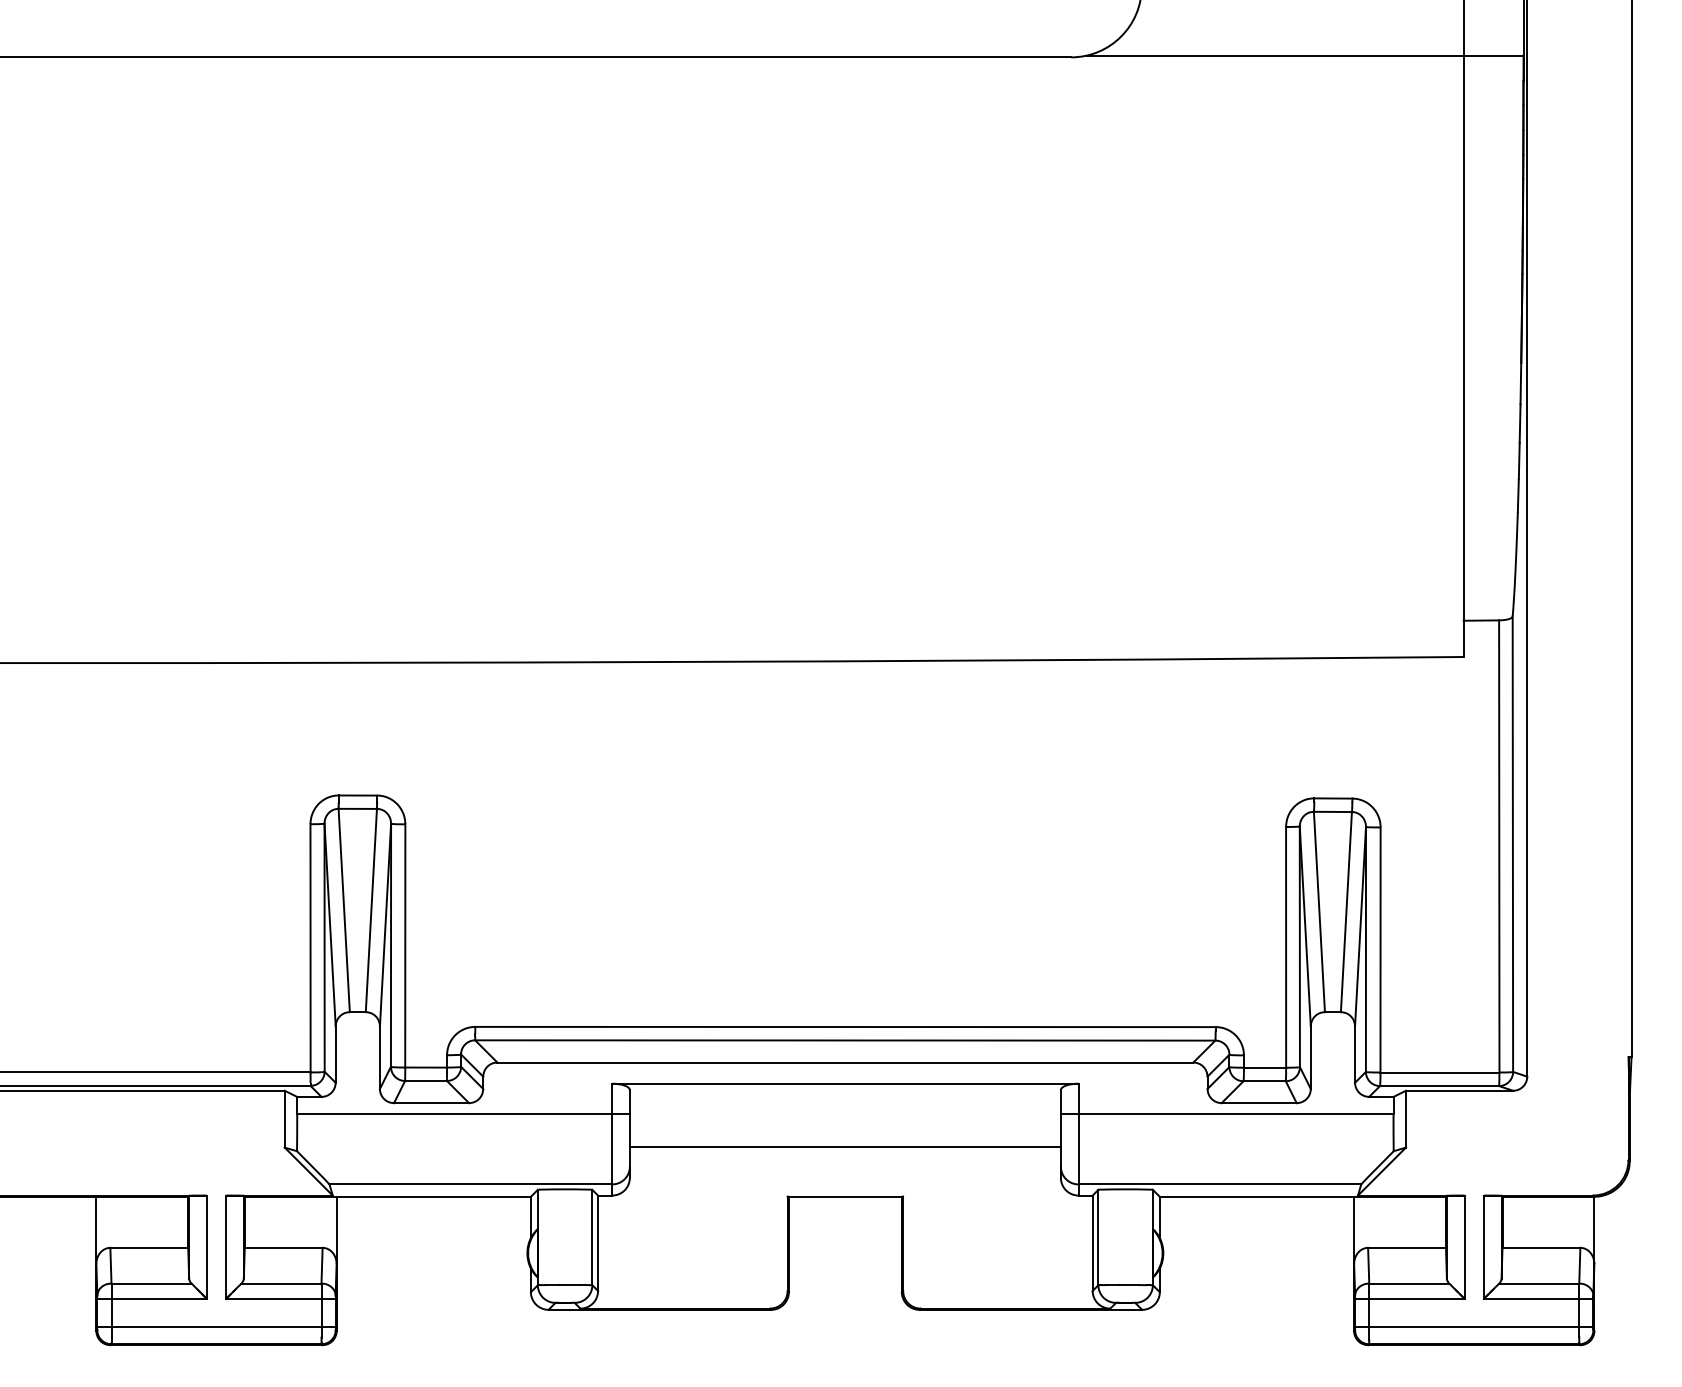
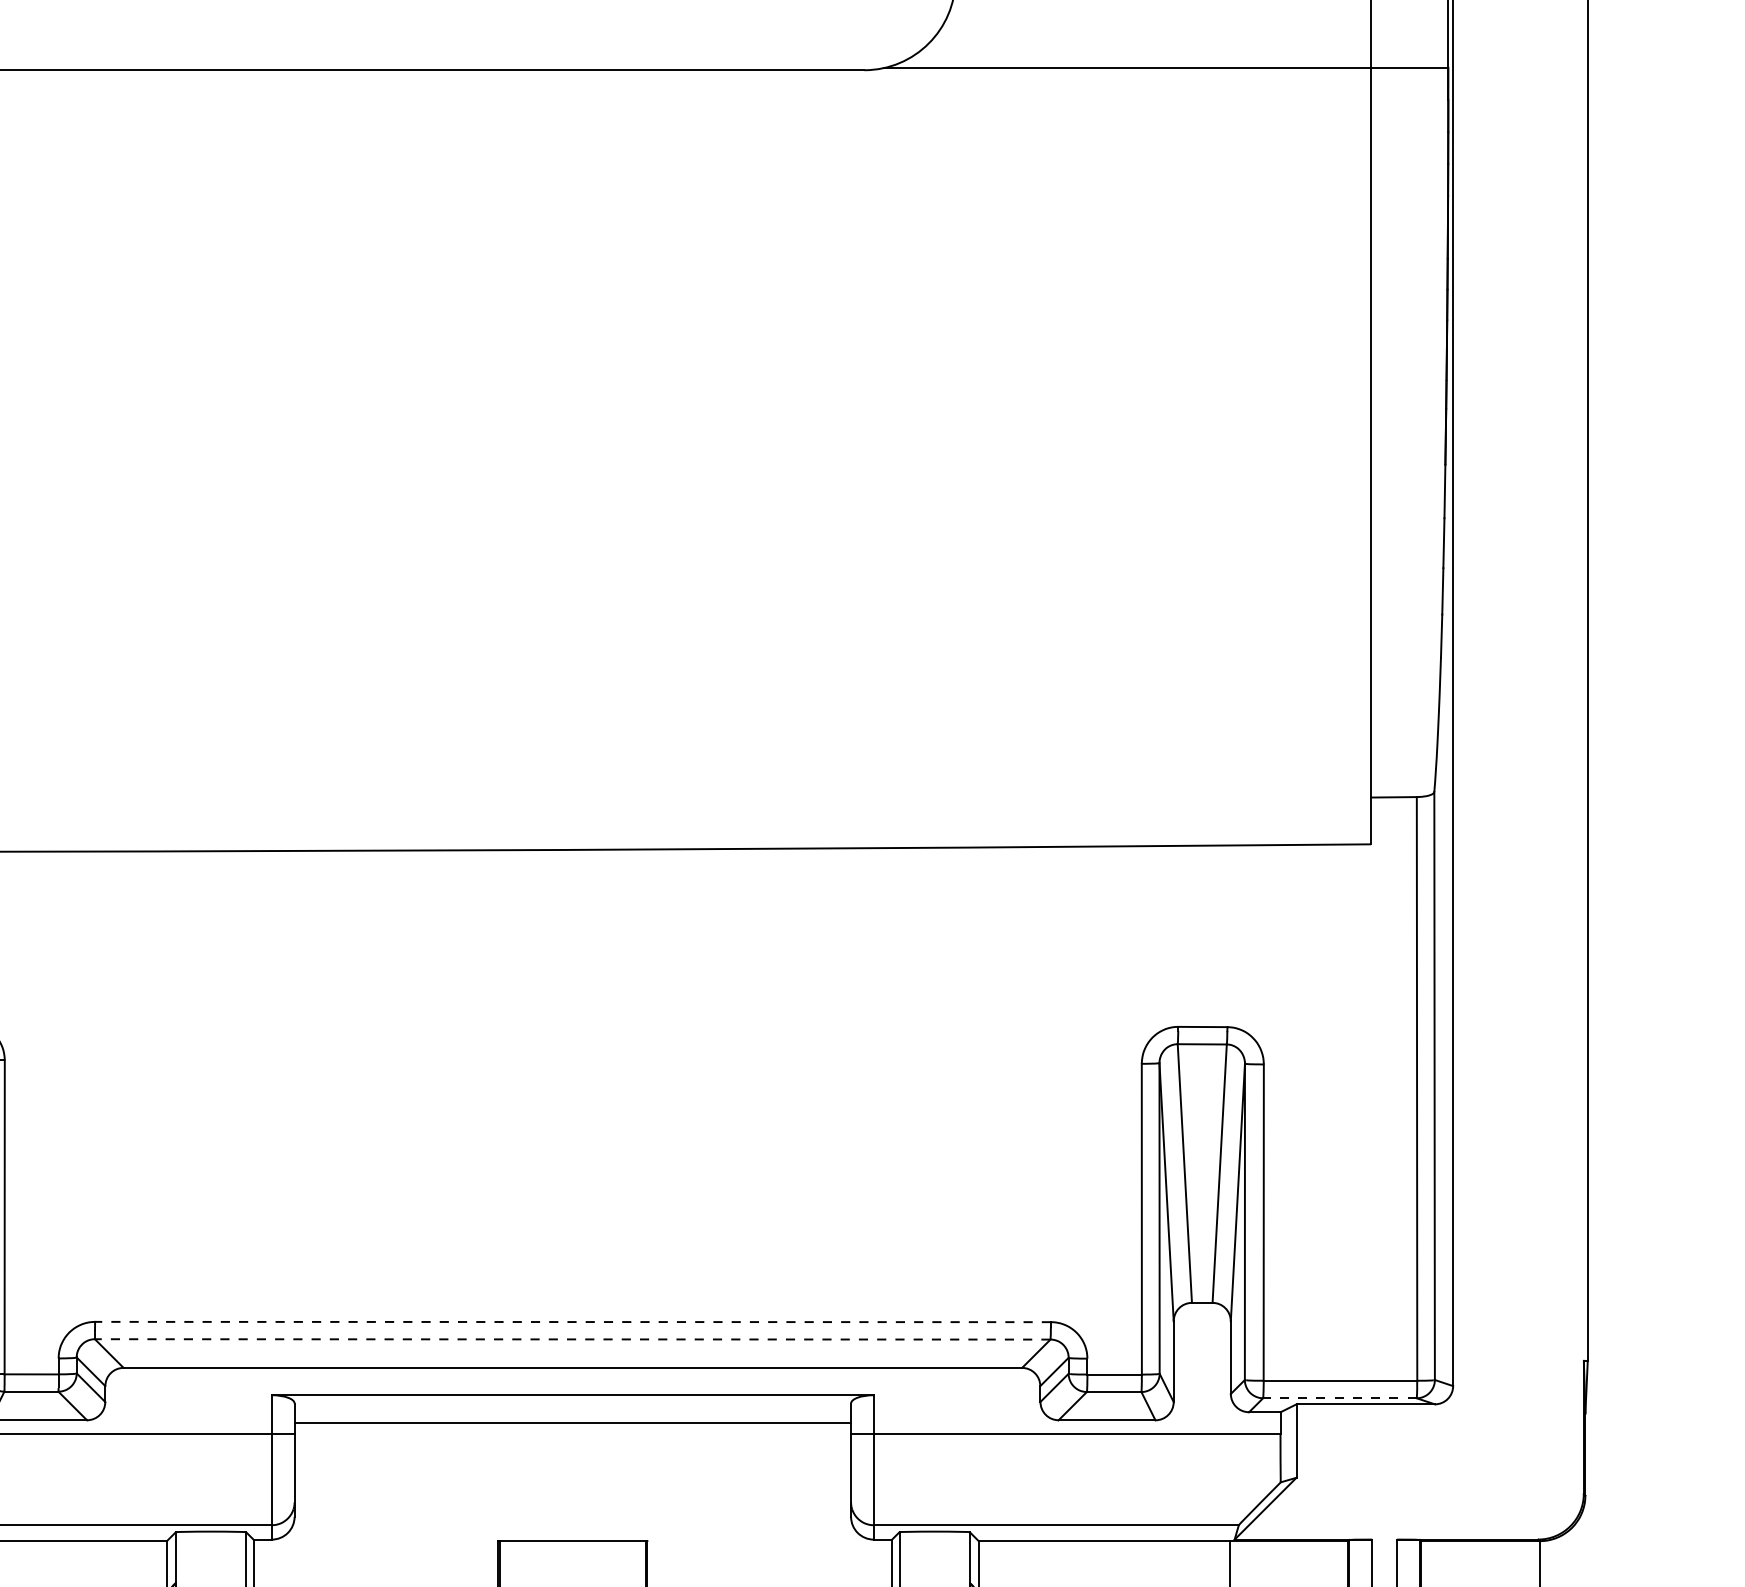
line: (845, 1027) -> (573, 1322), solid -> dashed
line: (844, 1040) -> (571, 1339), solid -> dashed
line: (1439, 1086) -> (1339, 1398), solid -> dashed
line: (844, 1147) -> (571, 1423), moved

